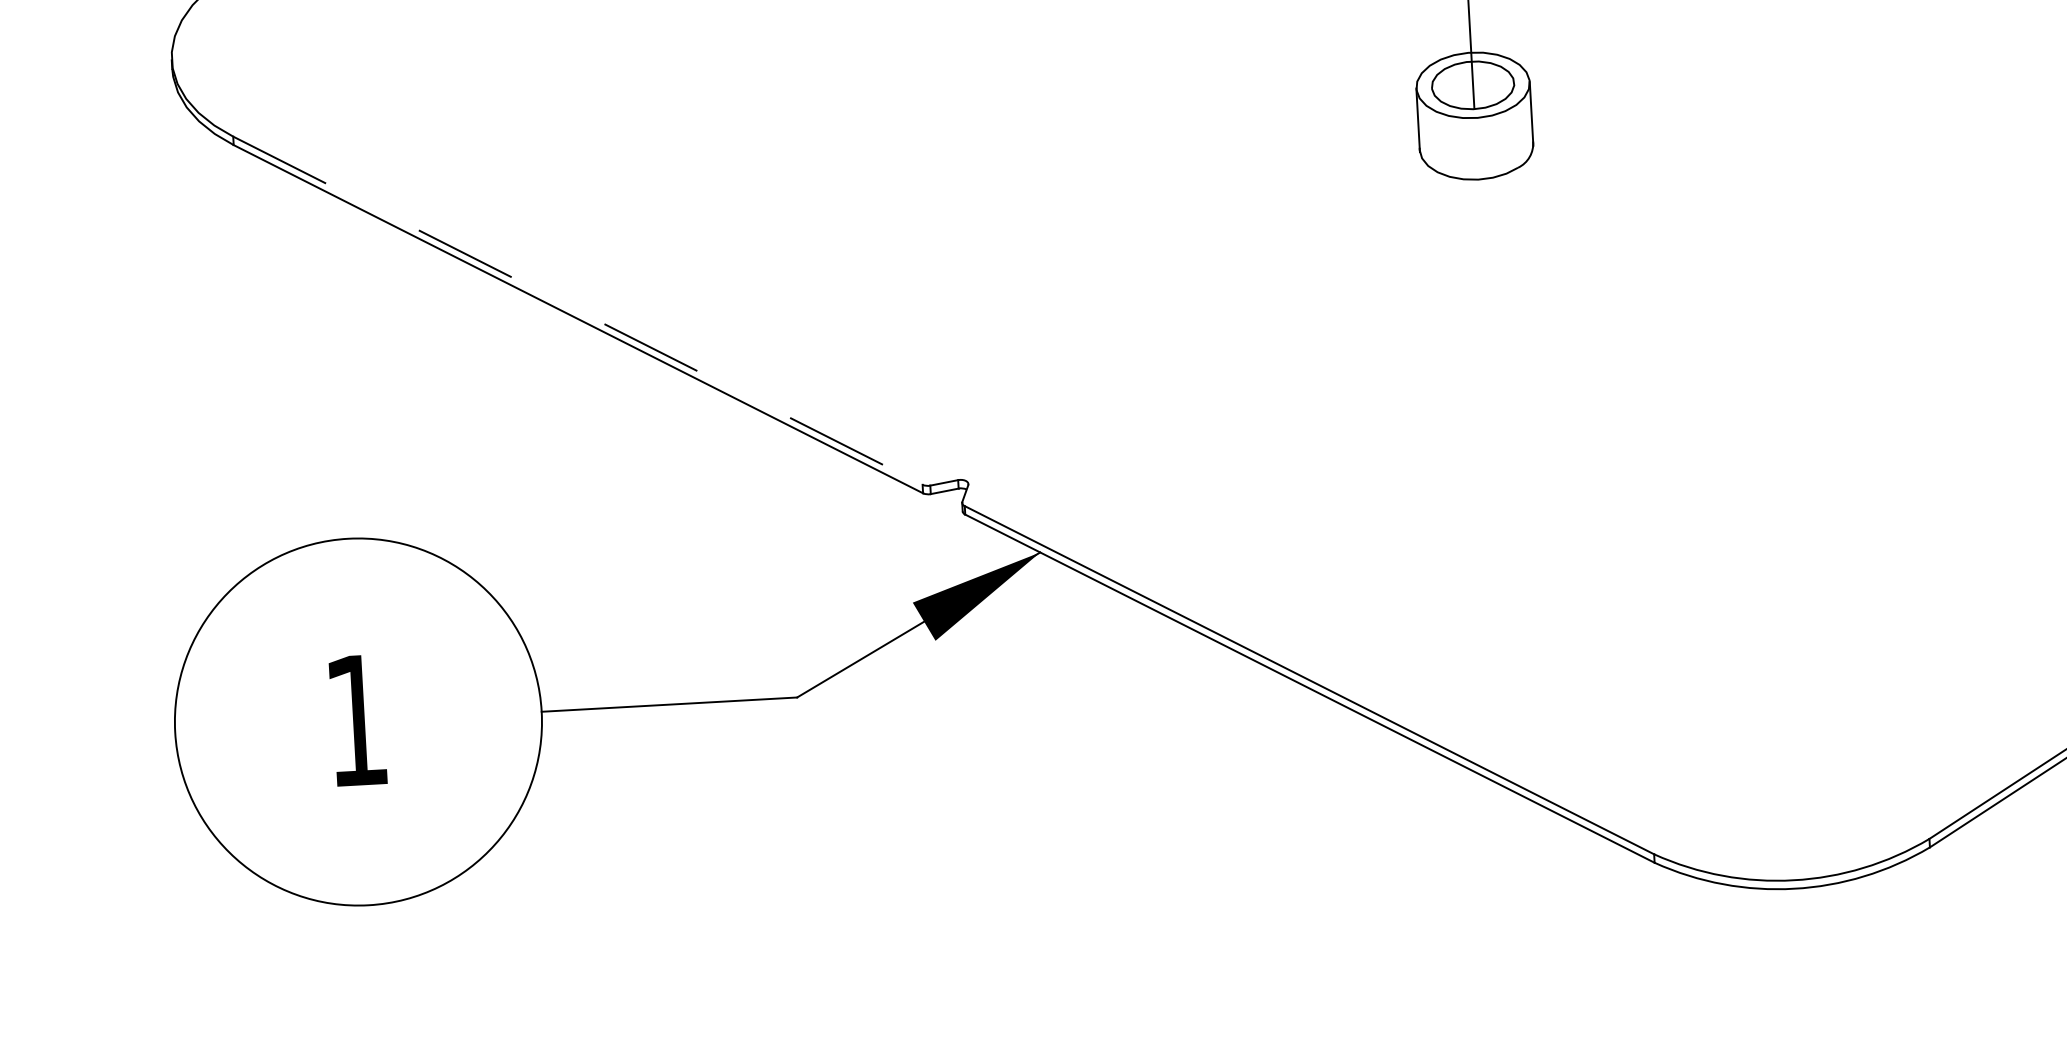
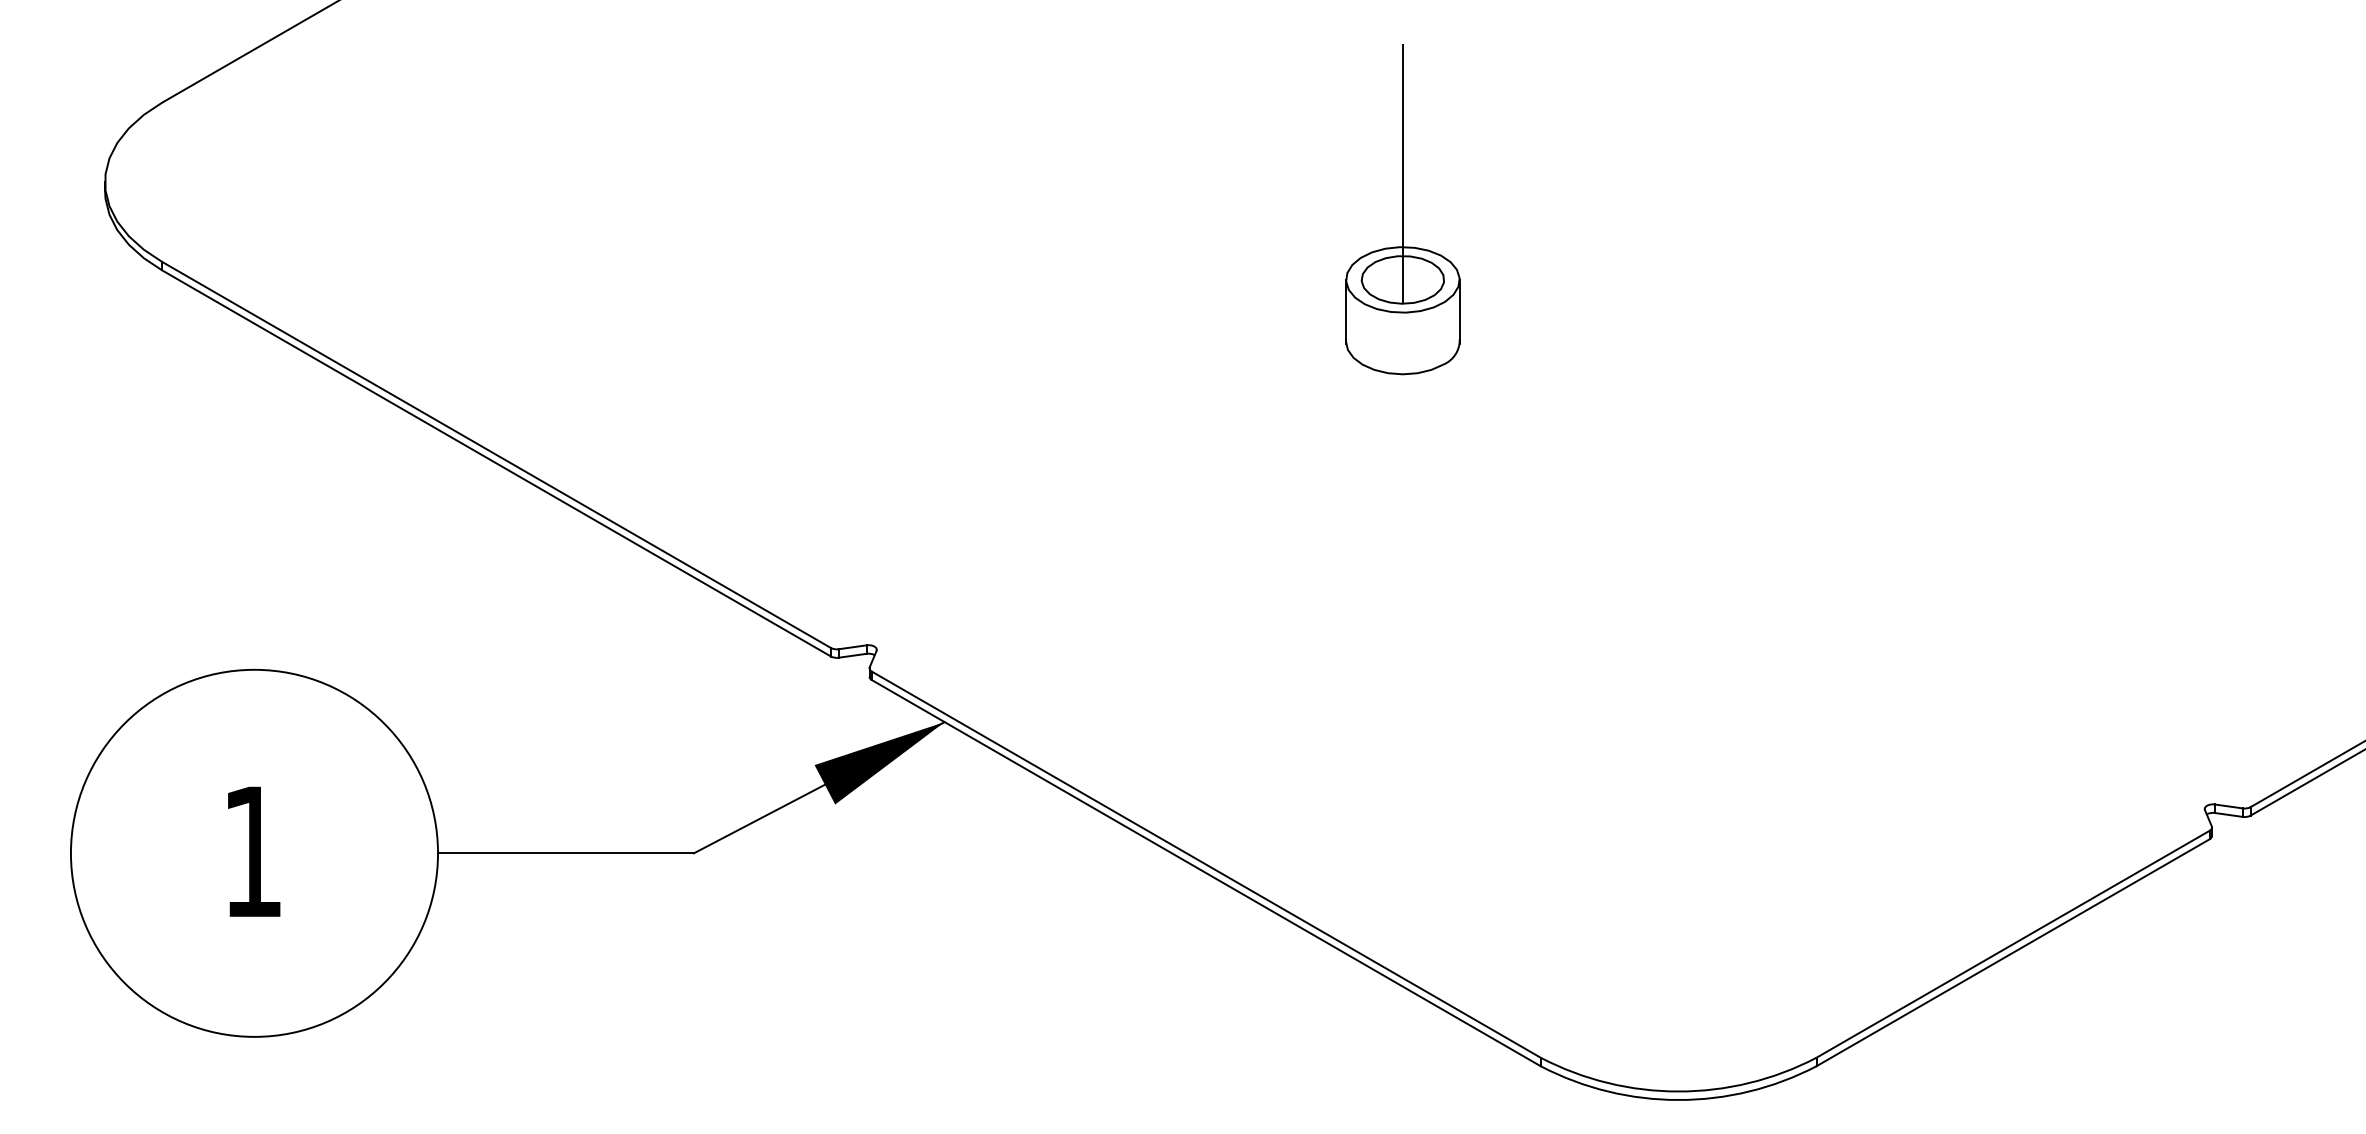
line: (578, 311) -> (497, 455), dashed -> solid

